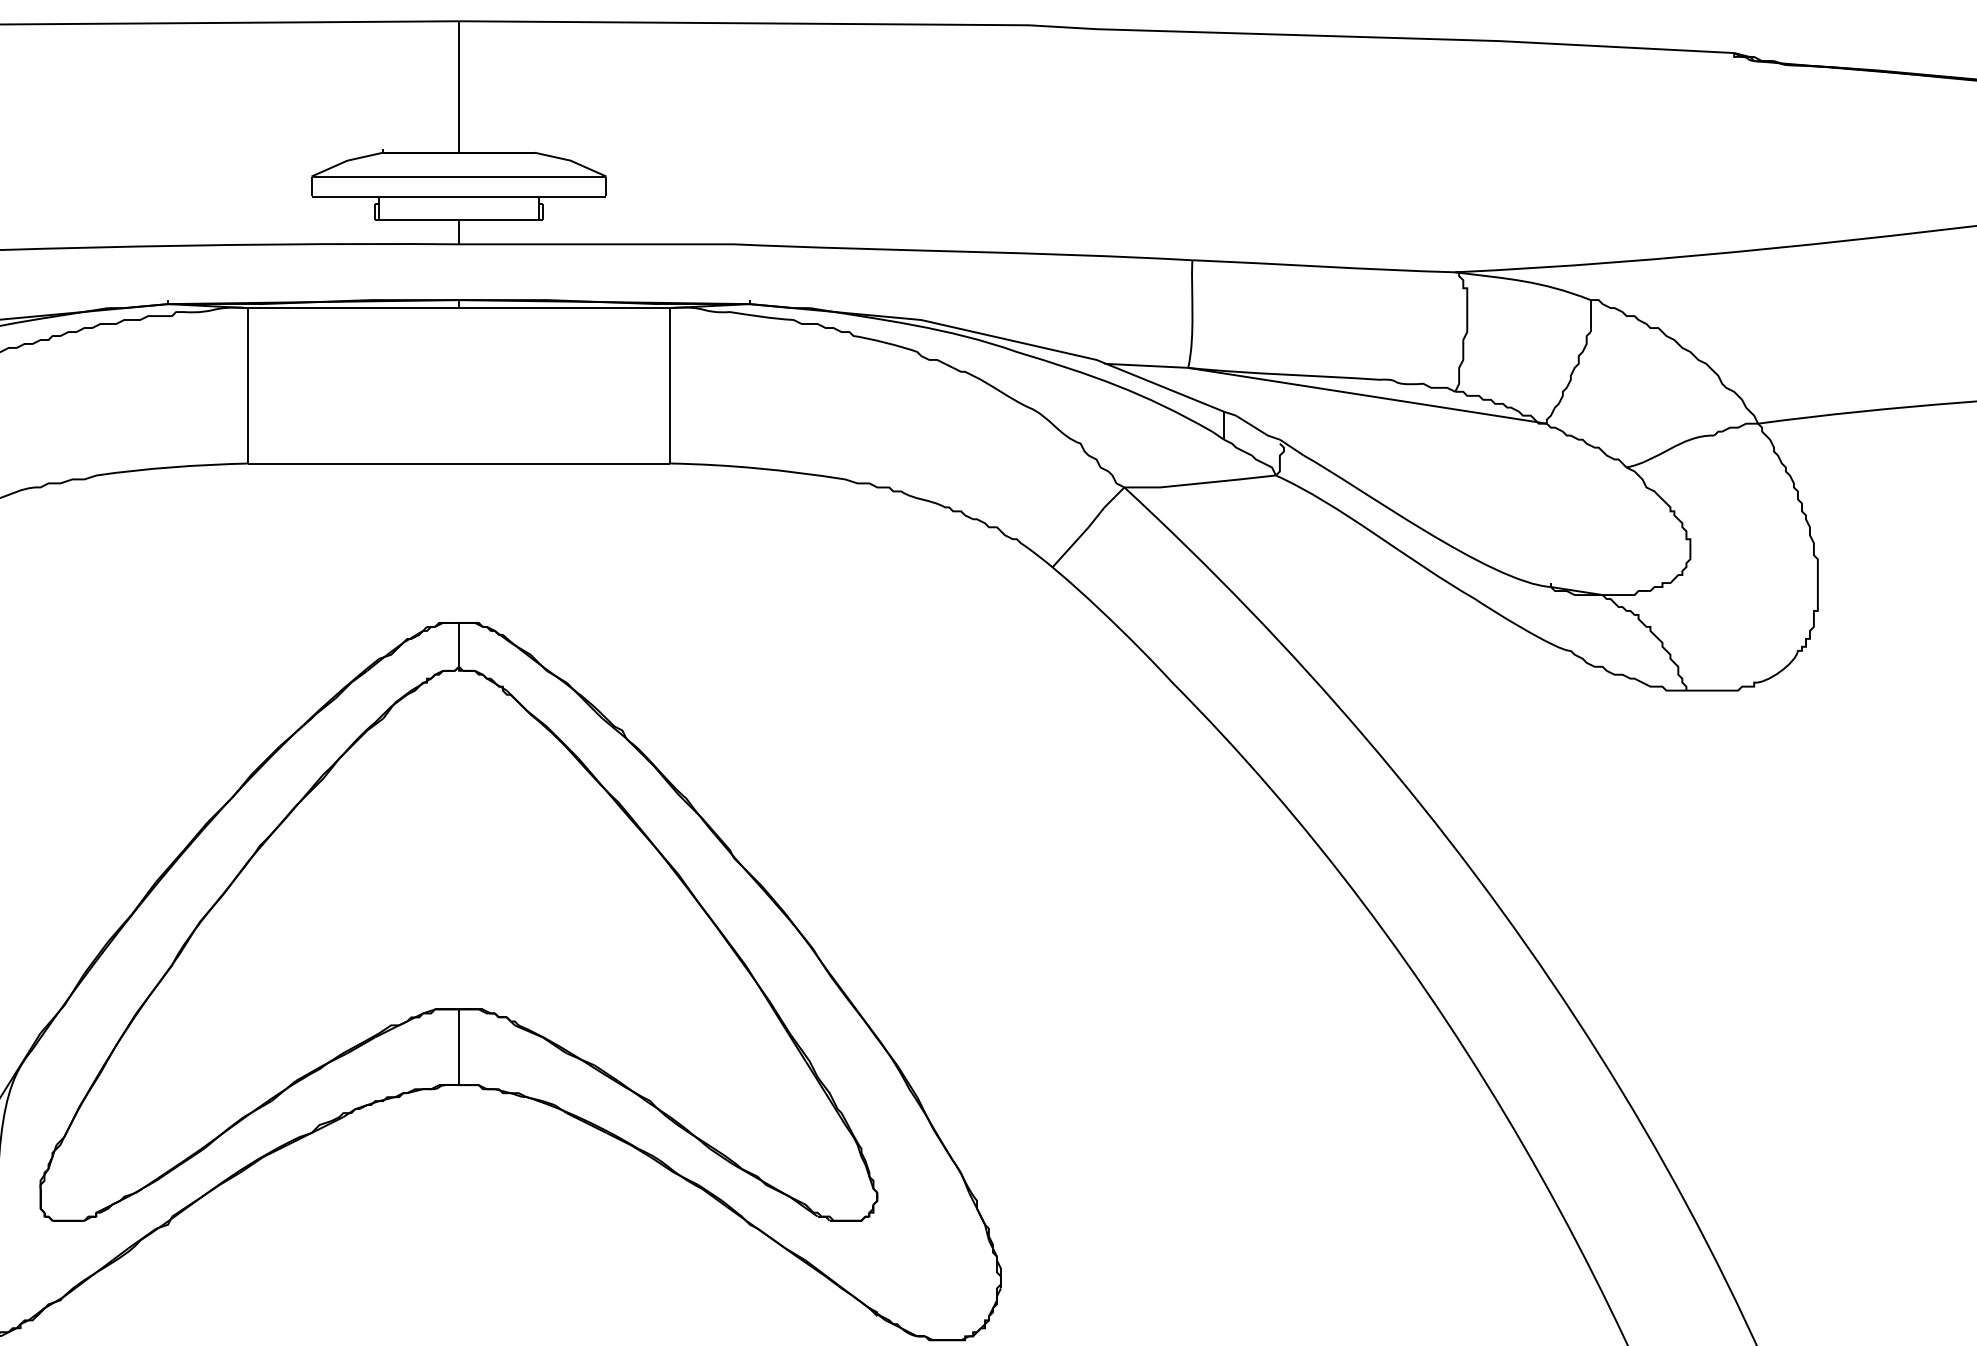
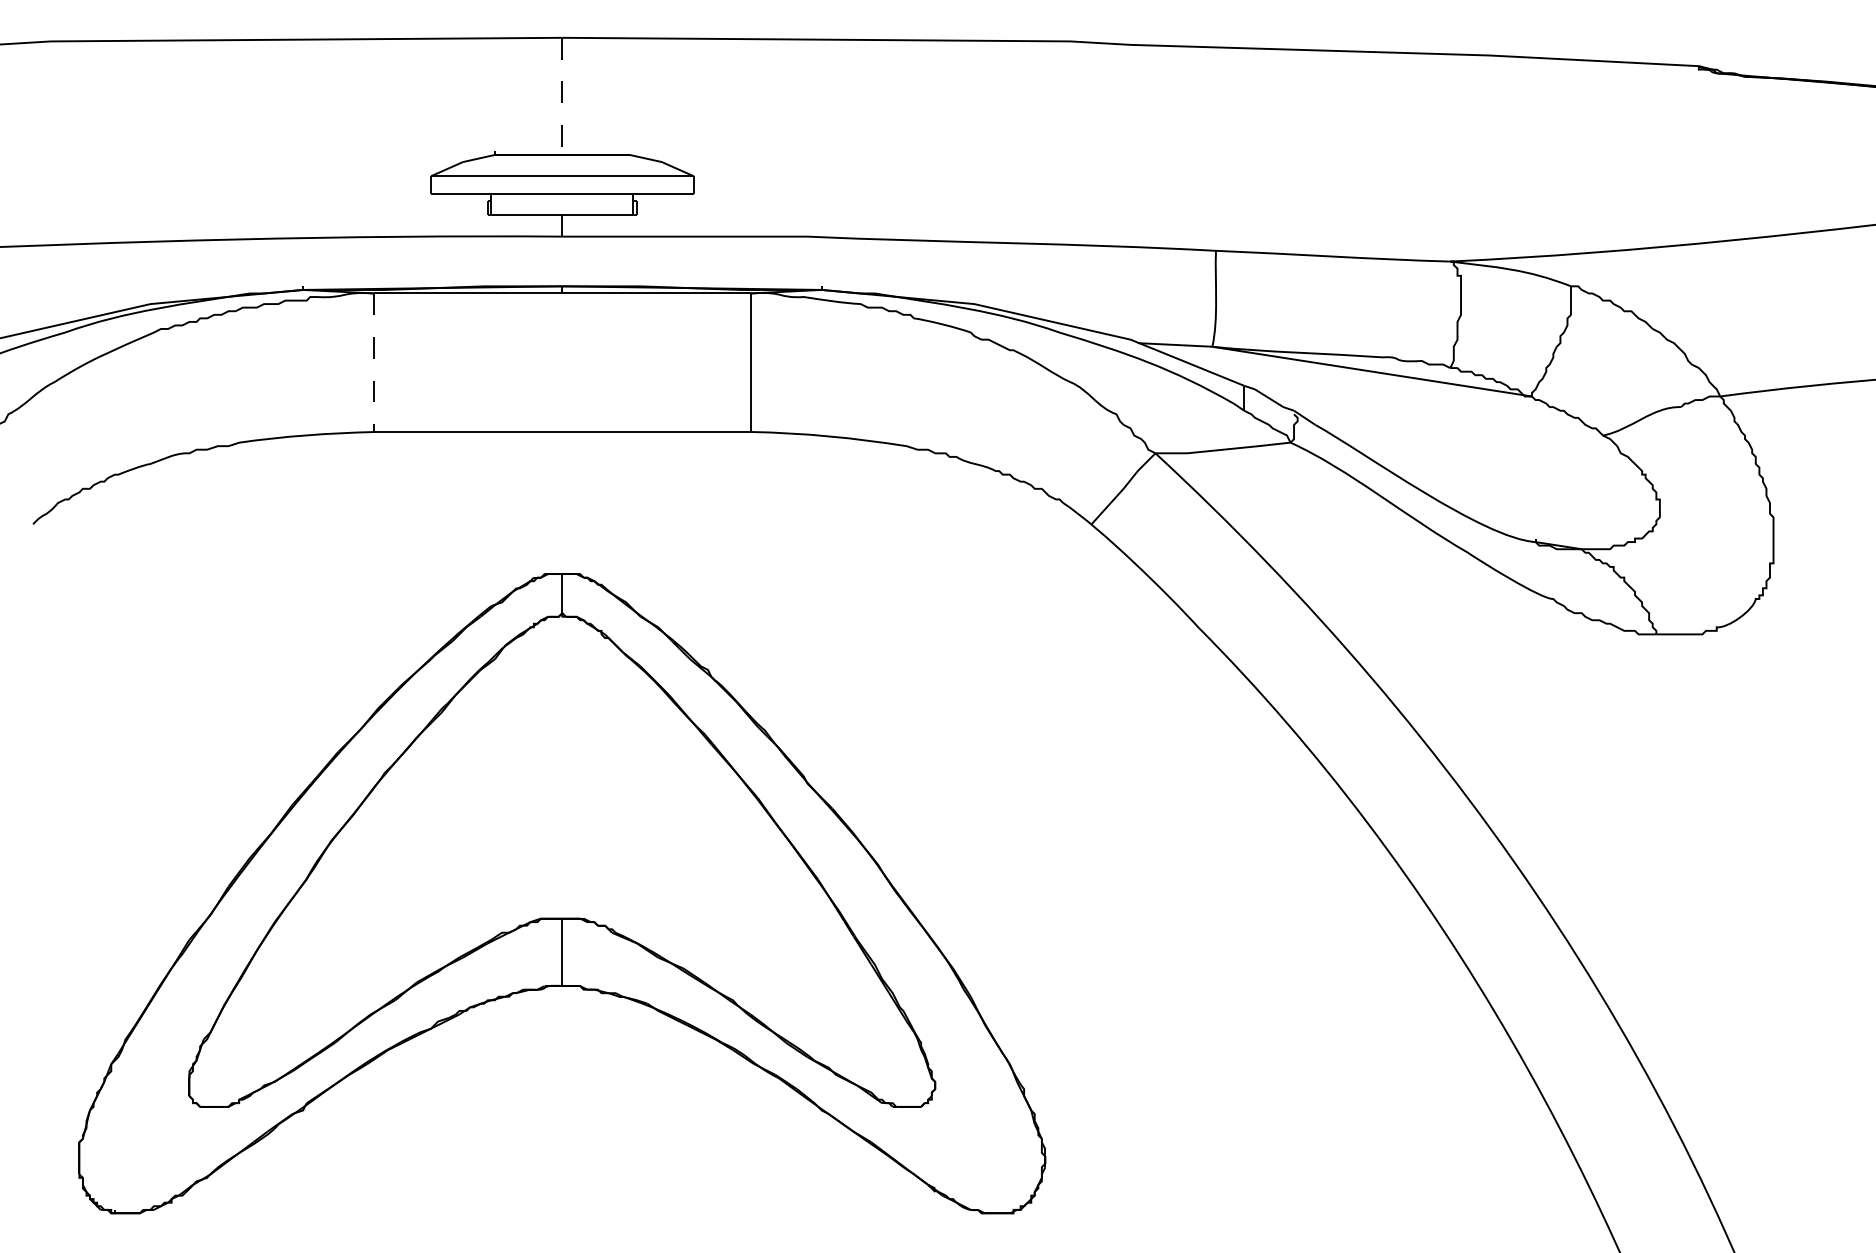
line: (459, 87) -> (562, 96), solid -> dashed
line: (248, 386) -> (374, 363), solid -> dashed

